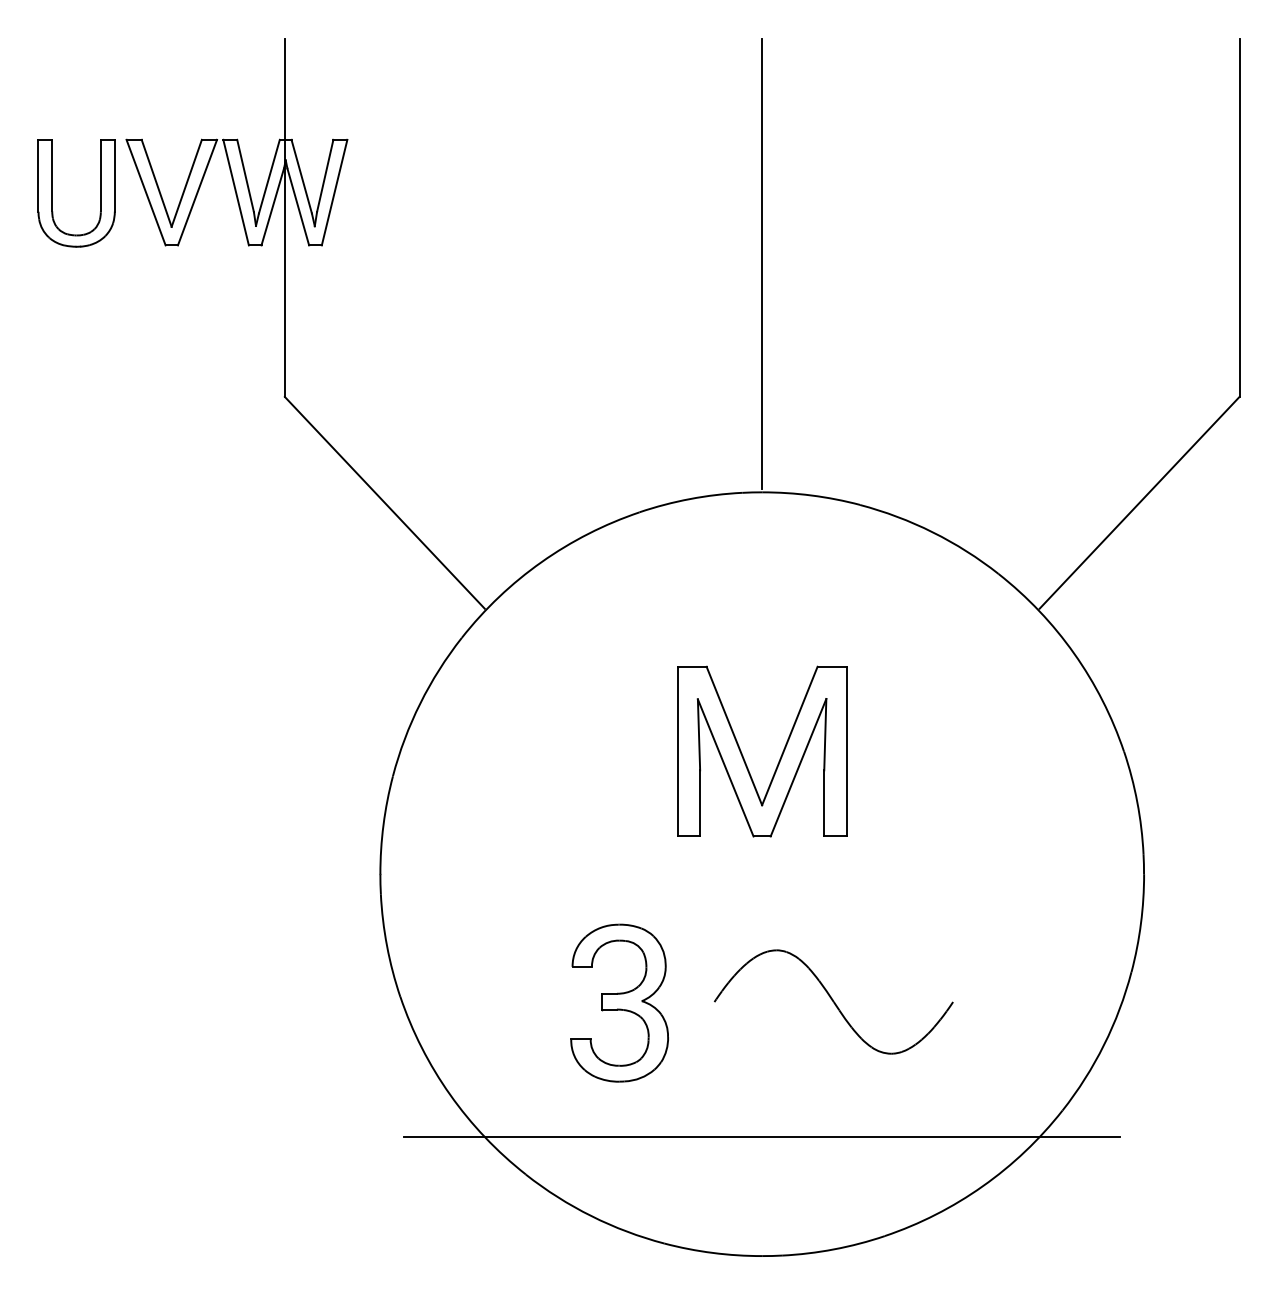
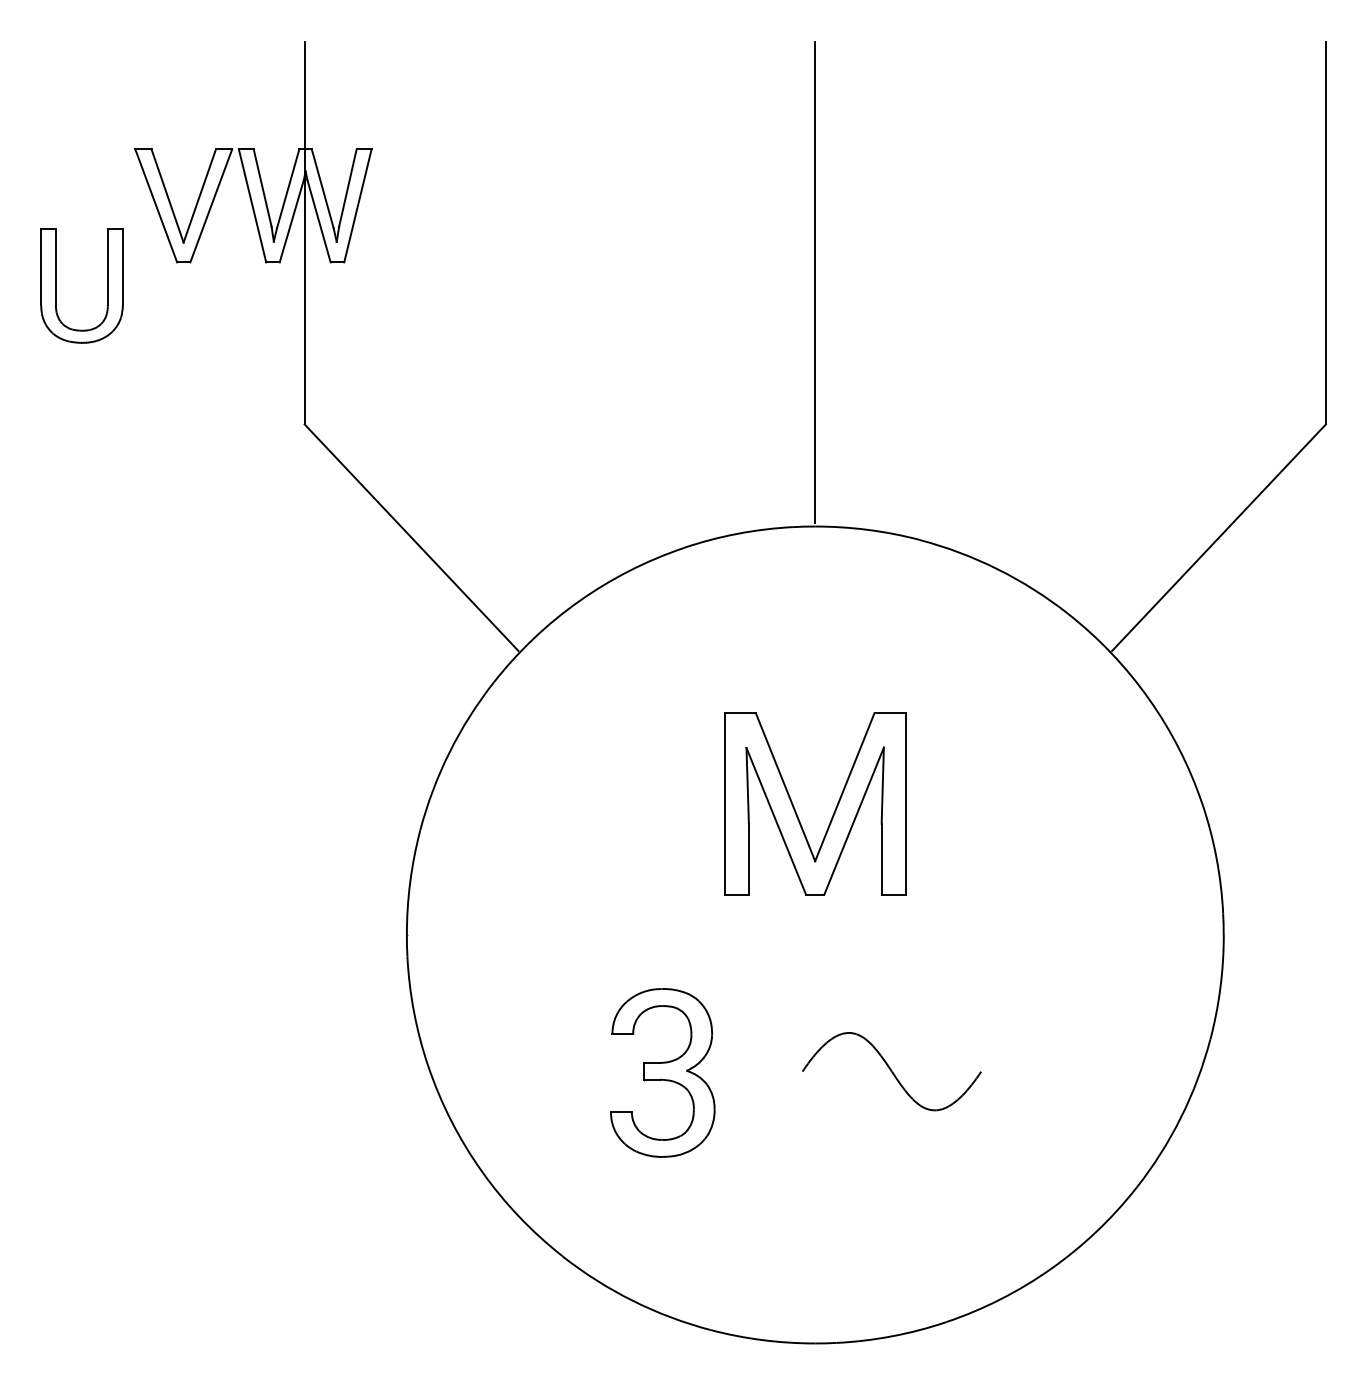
part: (52, 193) -> (56, 285), moved
part: (833, 1001) -> (891, 1071), size x0.7
line: (762, 1136) -> (815, 1215), removed

